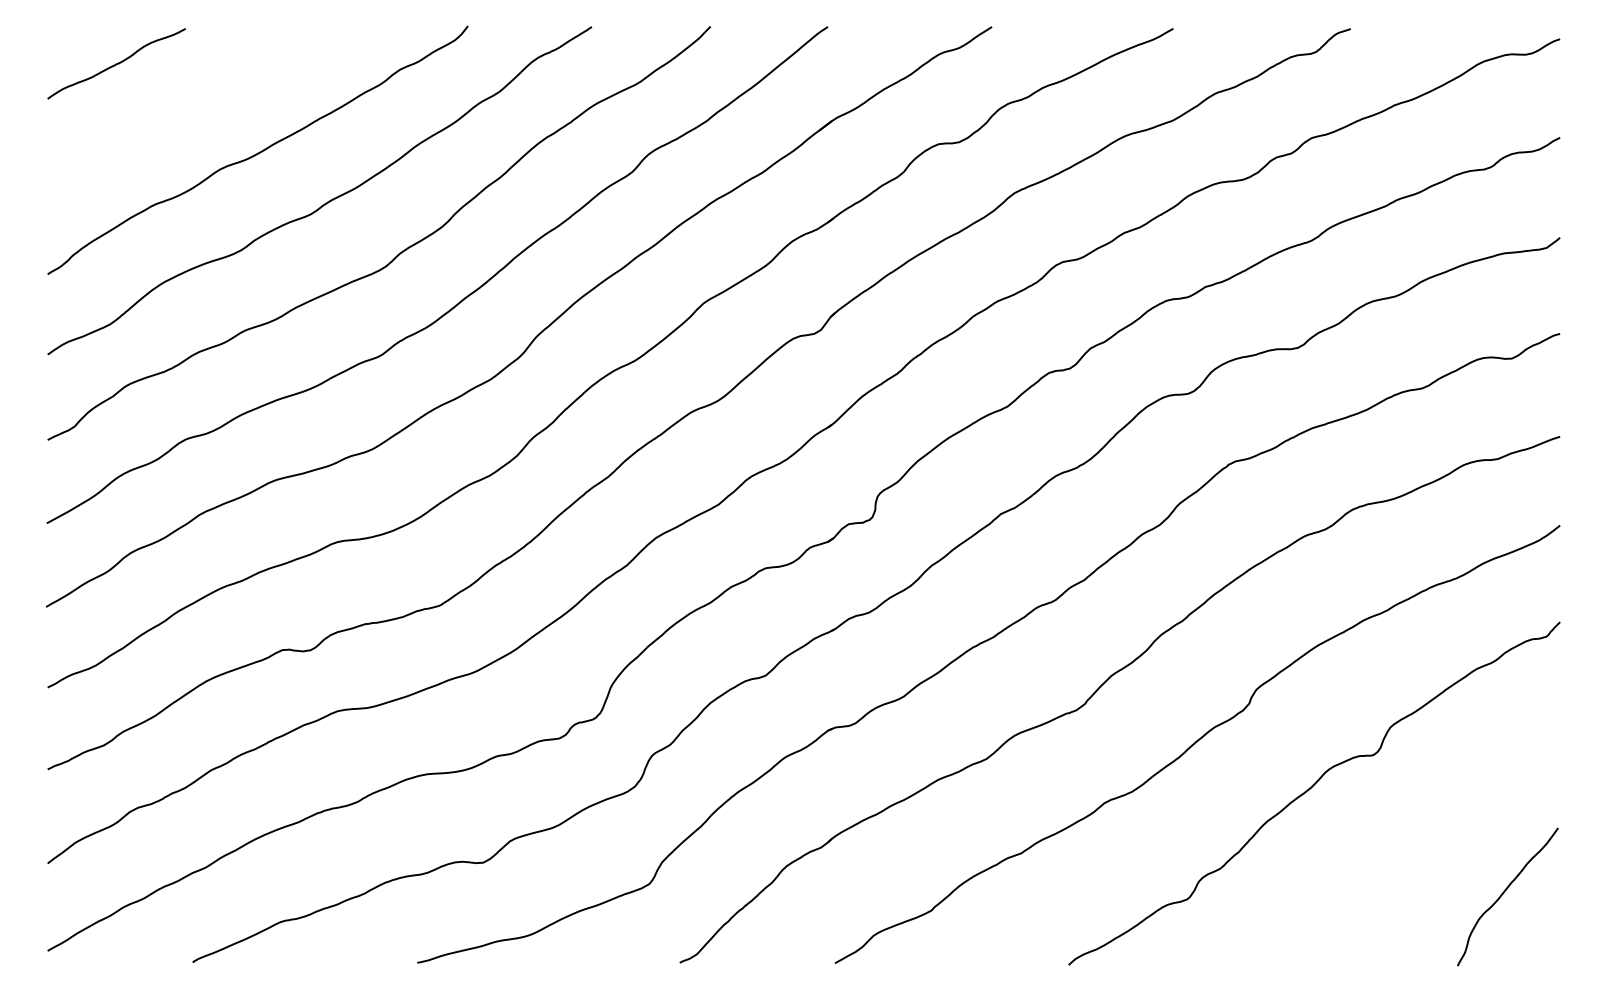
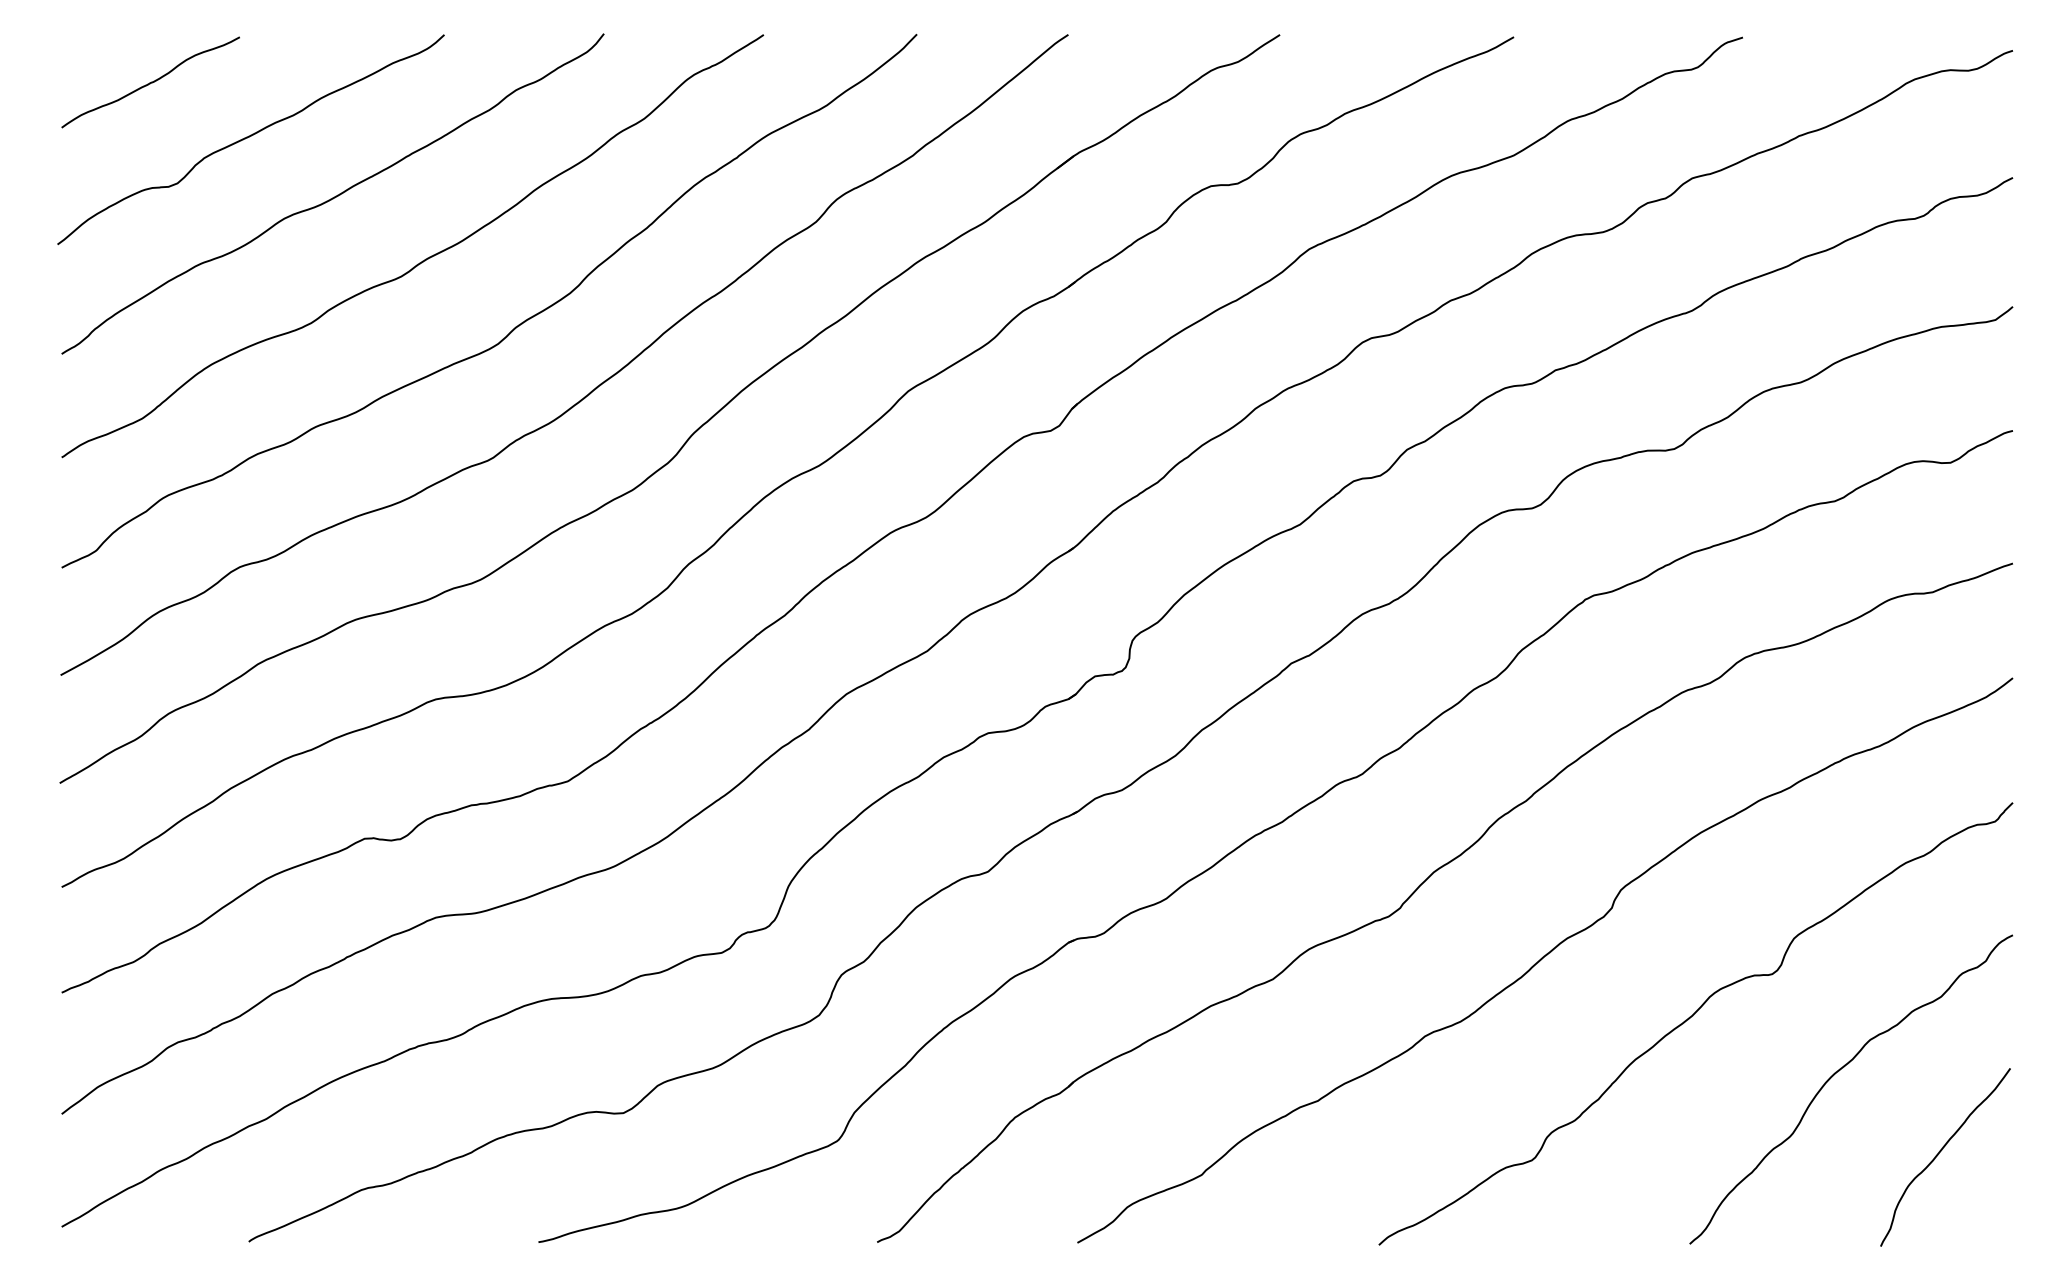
curve: (194, 106) -> (251, 137), added
curve: (1423, 832) -> (1836, 1074), added

